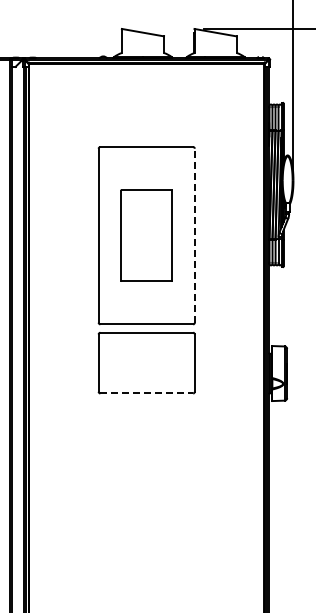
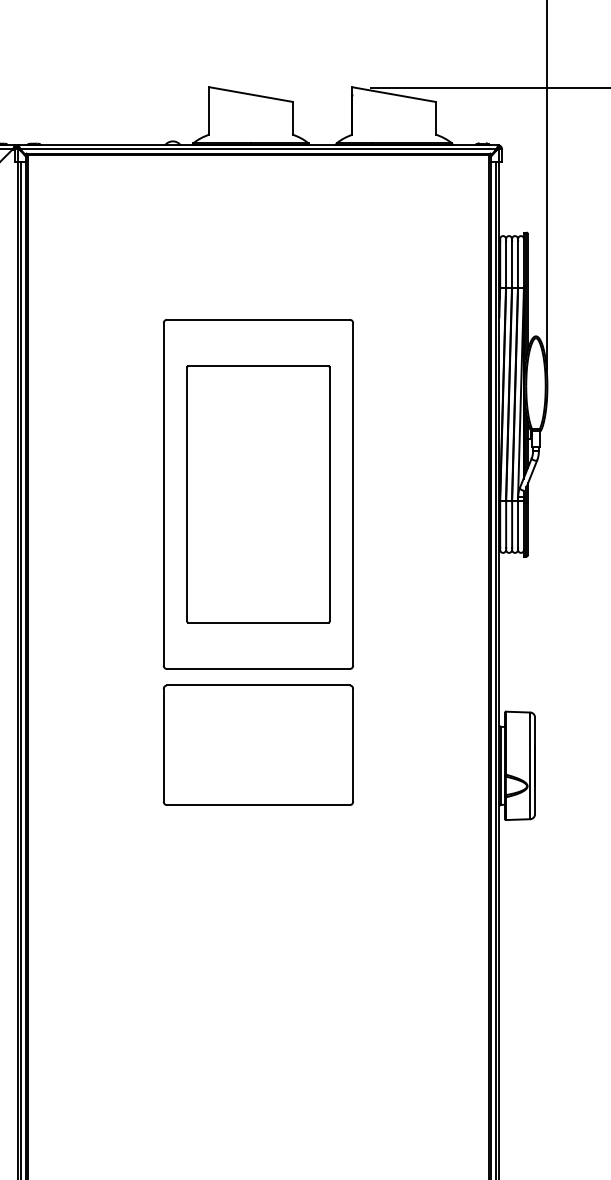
part: (146, 235) -> (257, 493), size x1.43
line: (194, 235) -> (352, 493), dashed -> solid
line: (147, 393) -> (259, 805), dashed -> solid

